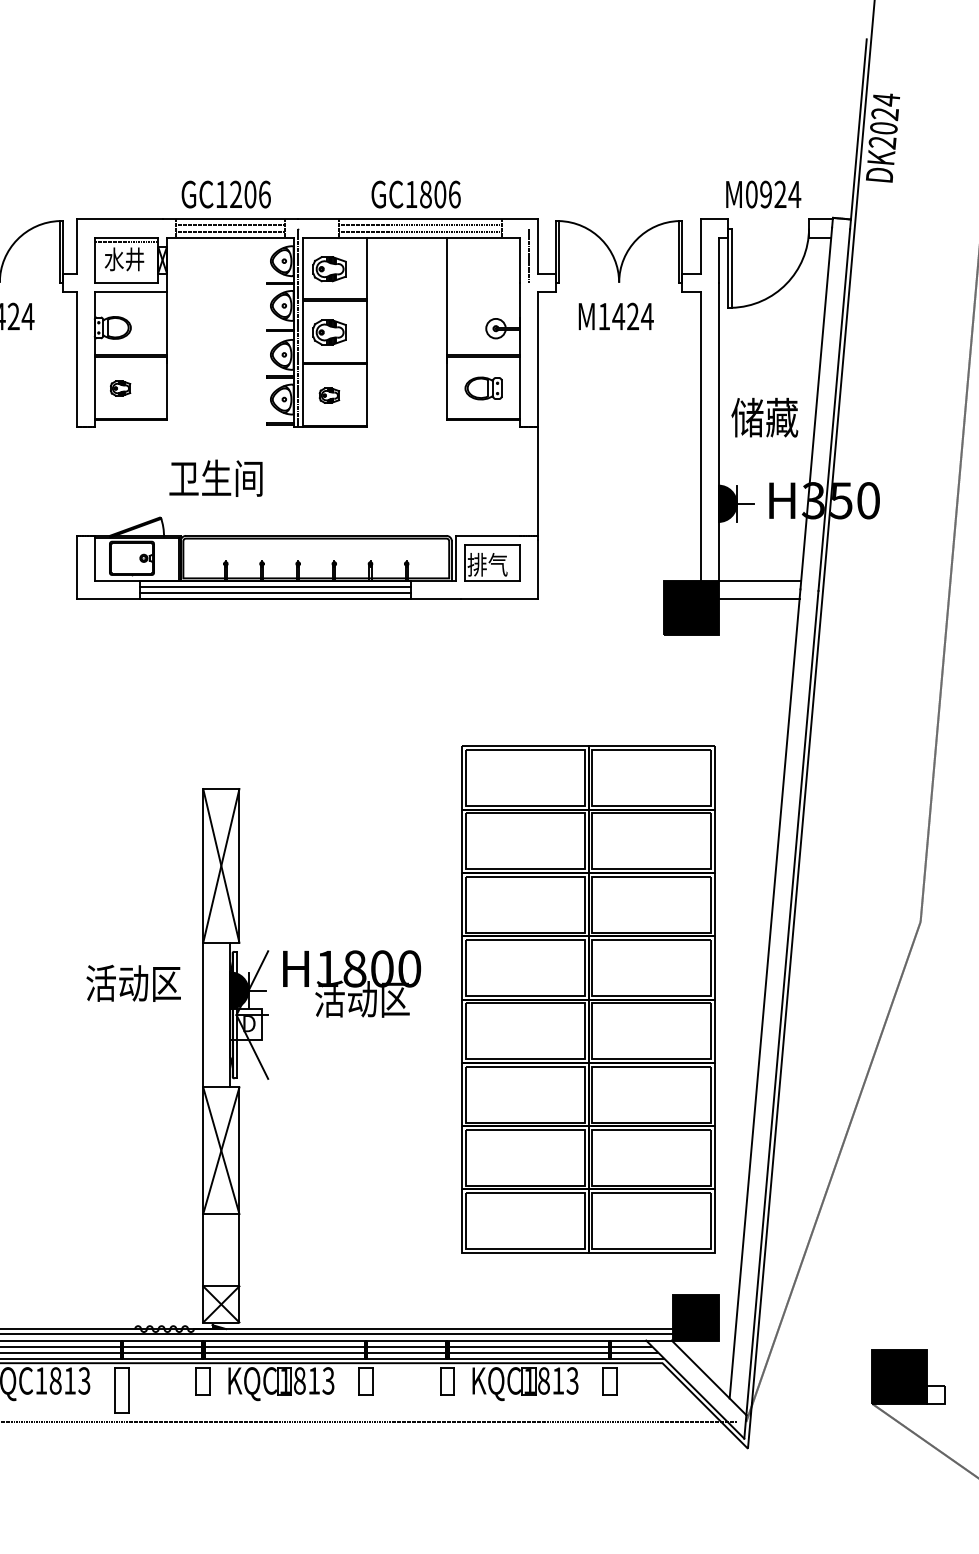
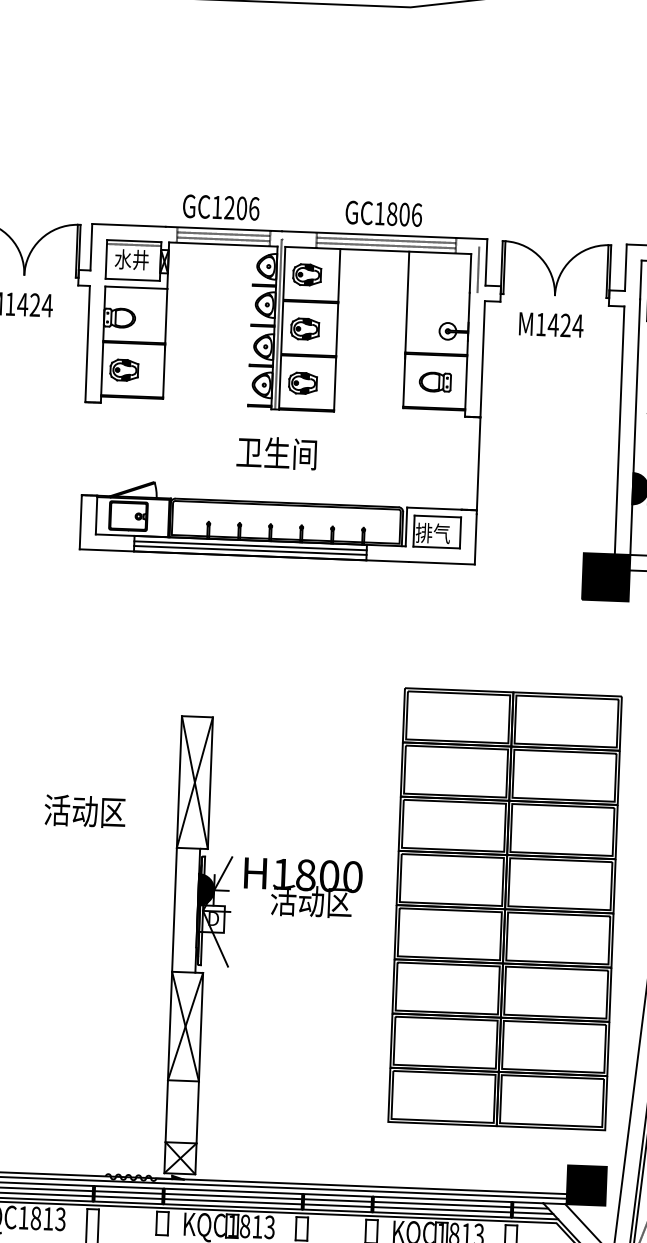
part: (120, 388) -> (124, 370), size x1.67
part: (329, 395) -> (303, 383), size x1.67
text: (215, 477) -> (276, 452), moved
text: (133, 982) -> (85, 810), moved

